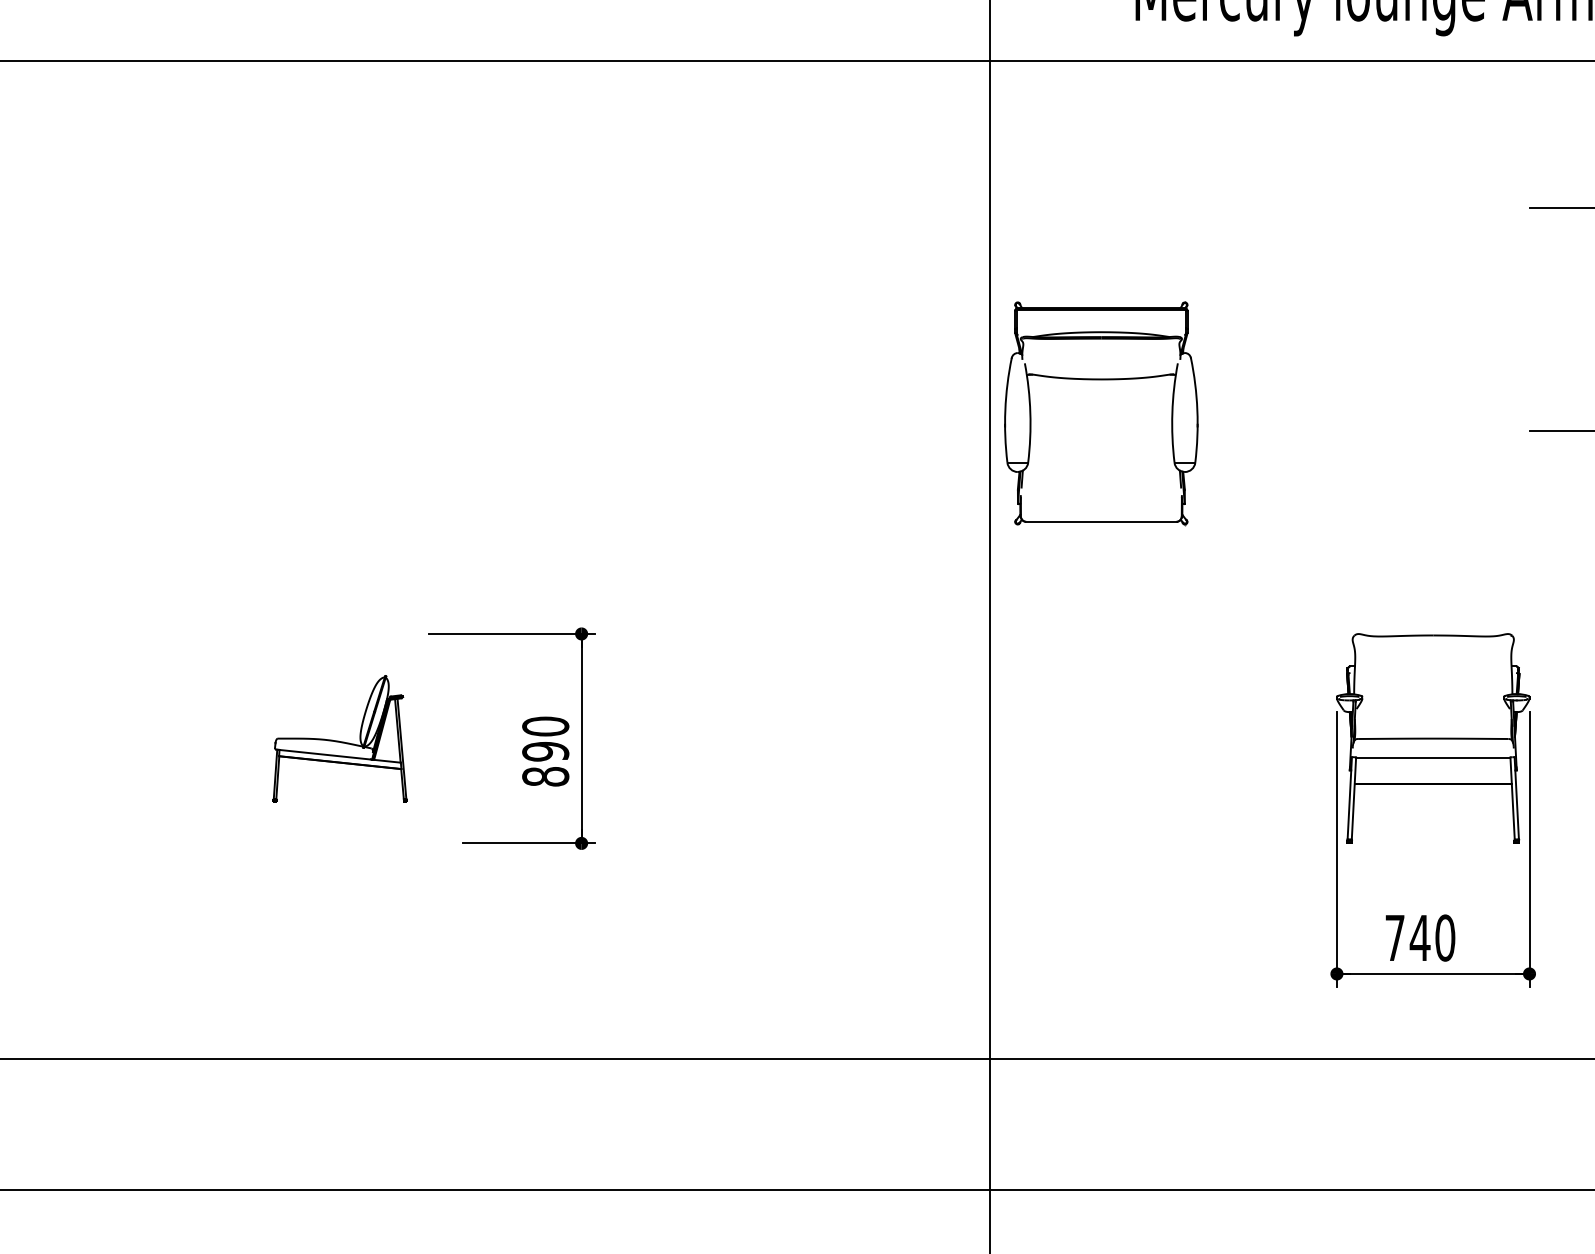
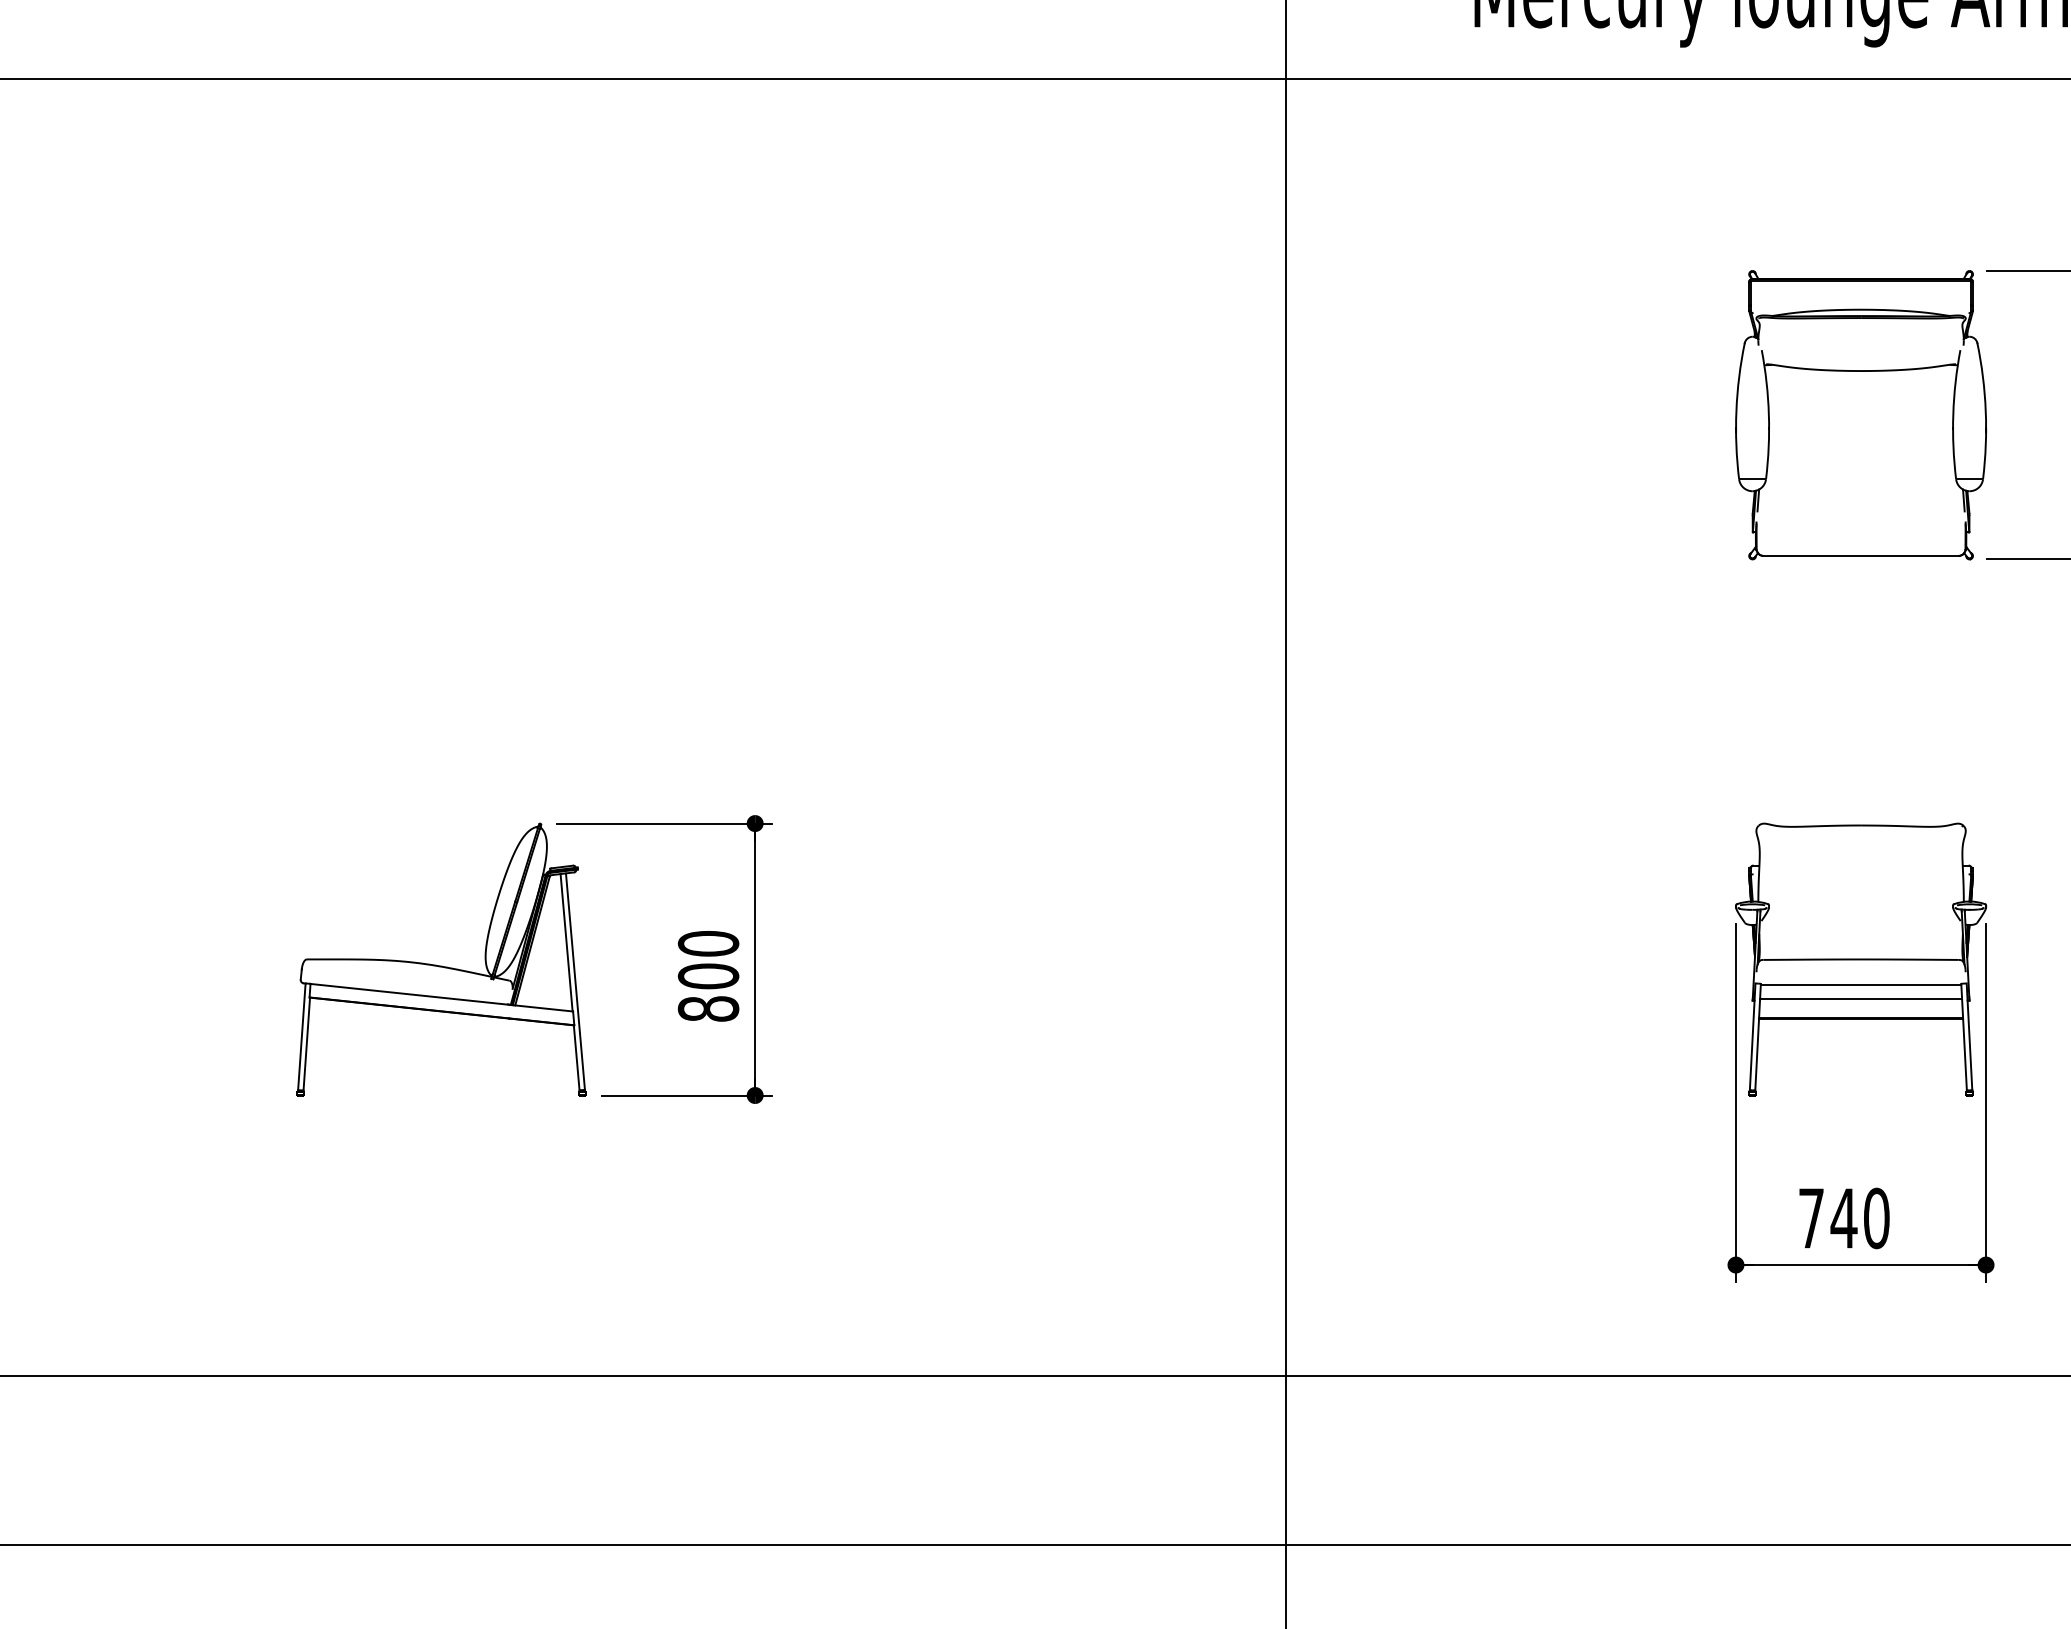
part: (1101, 413) -> (1861, 415), moved
part: (340, 738) -> (441, 959), size x1.67
text: (545, 751) -> (708, 976), 890 -> 800
line: (1433, 768) -> (1861, 998), added

